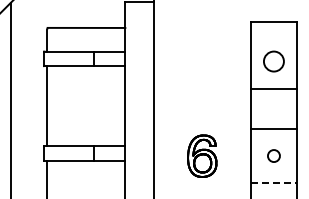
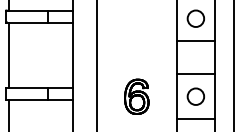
circle: (273, 155) -> (195, 96), size x1.67
line: (273, 183) -> (195, 119), dashed -> solid

